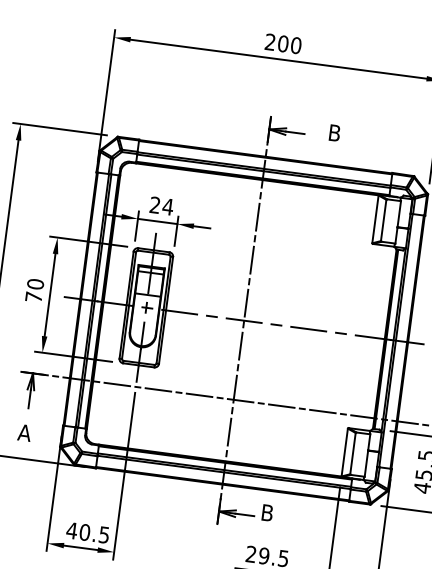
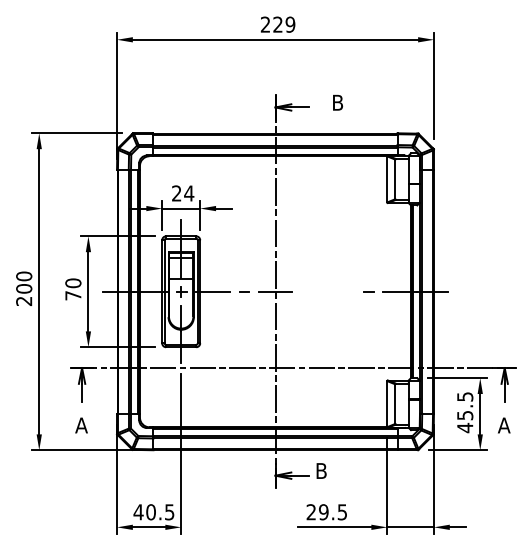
text: (290, 44) -> (284, 24), 200 -> 229
line: (276, 324) -> (306, 291), removed
line: (308, 328) -> (337, 291), removed

